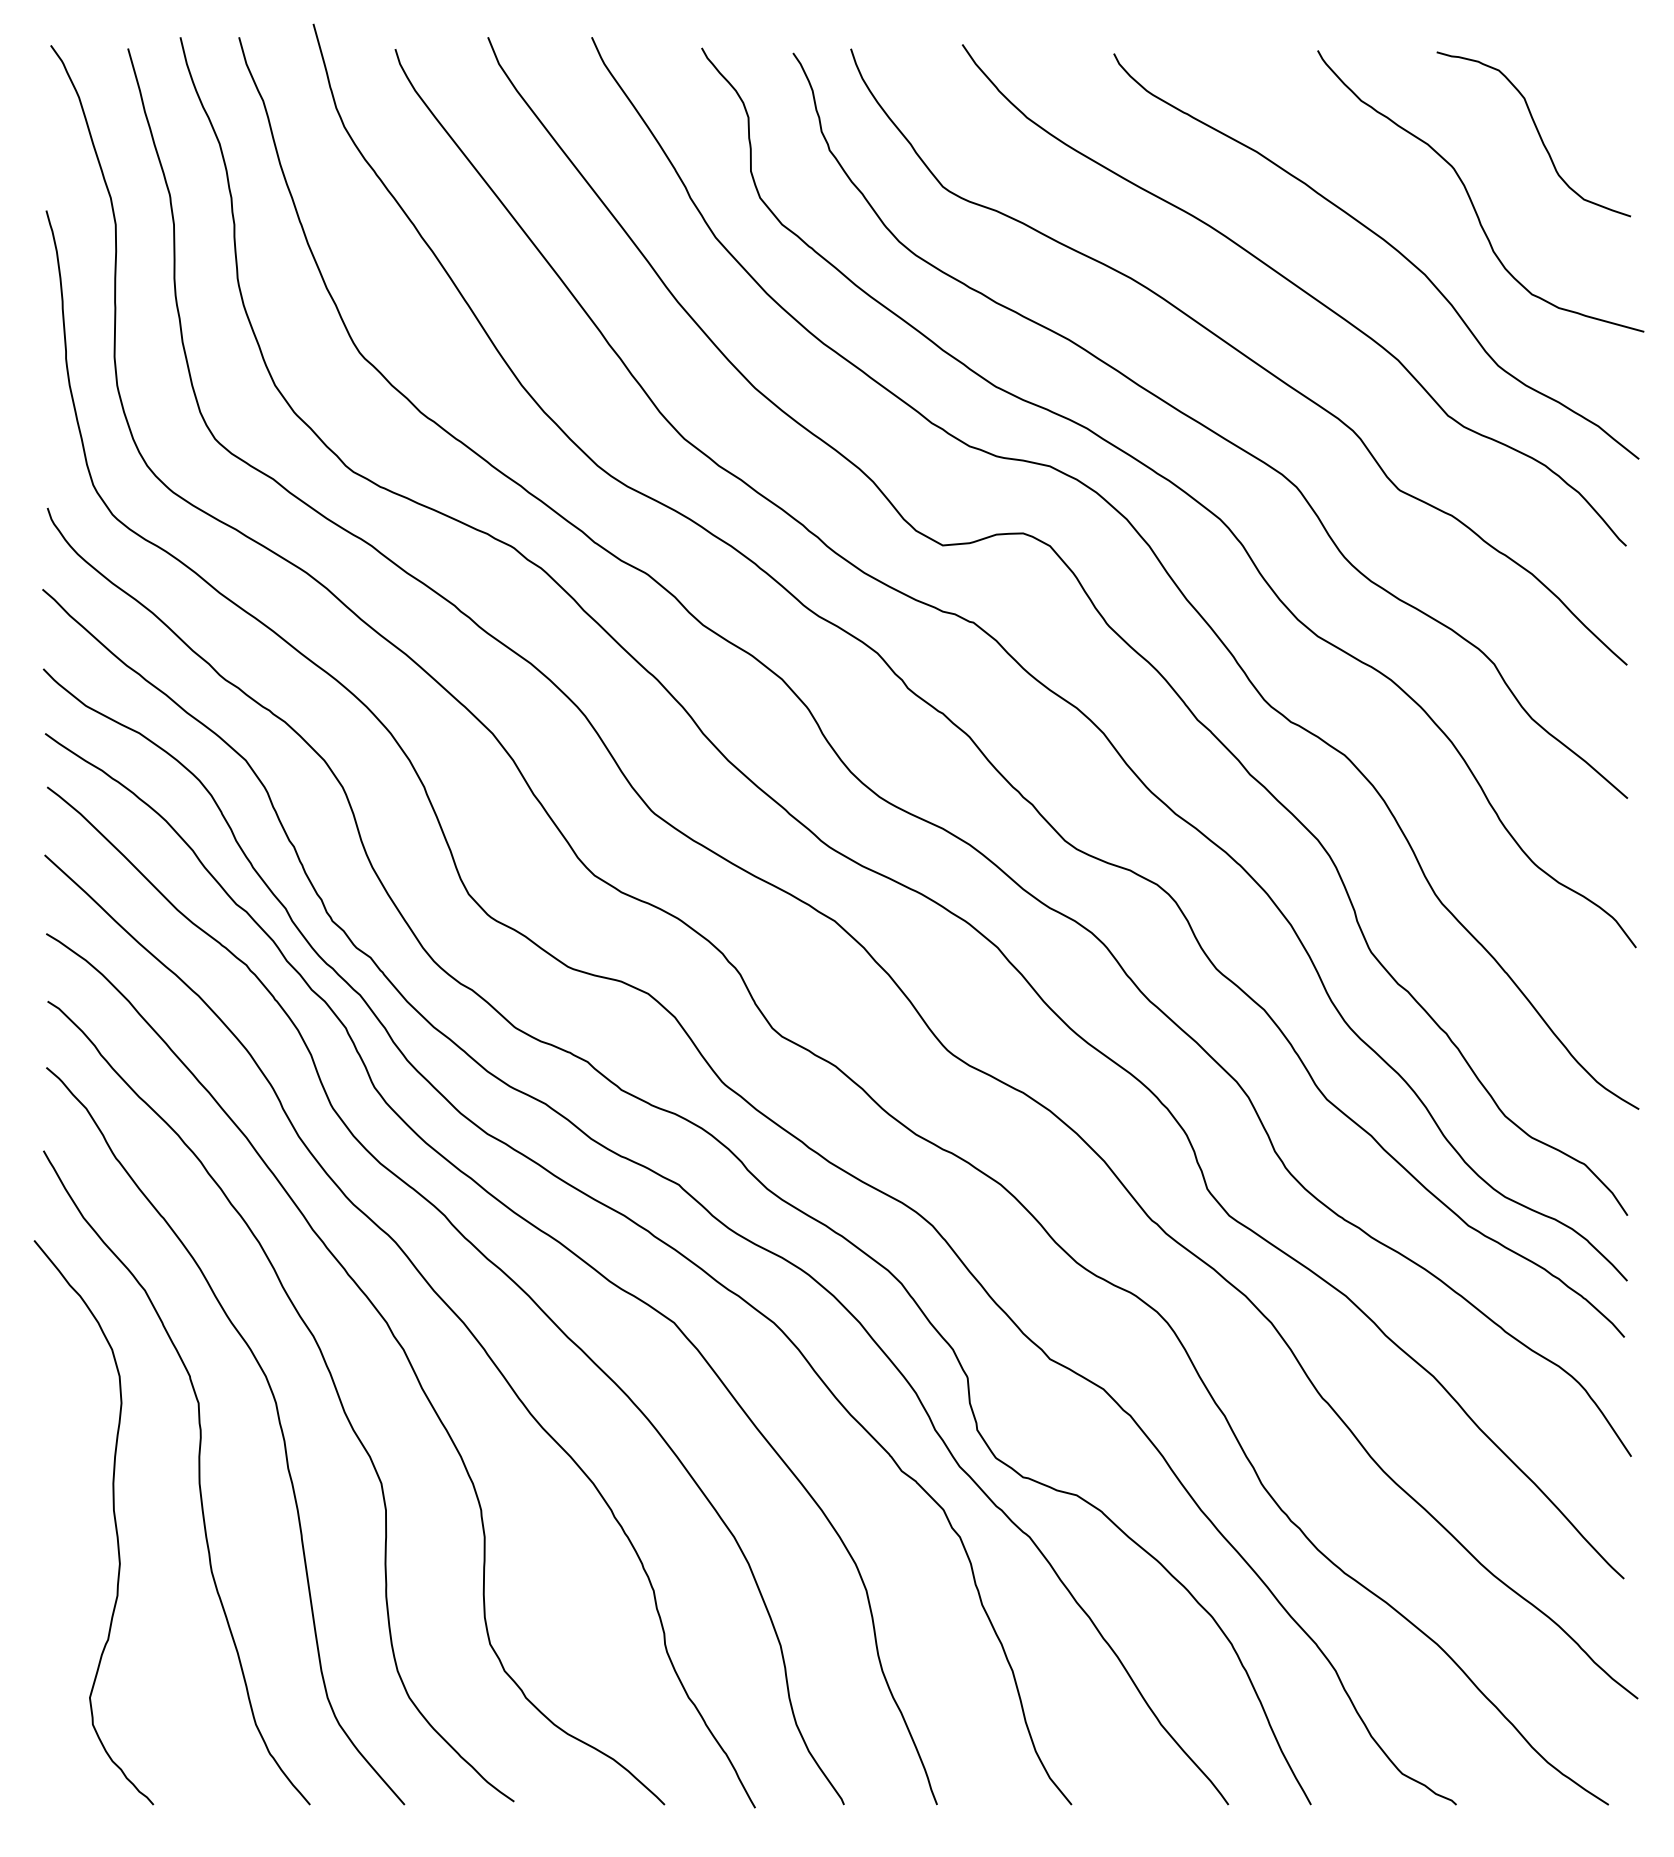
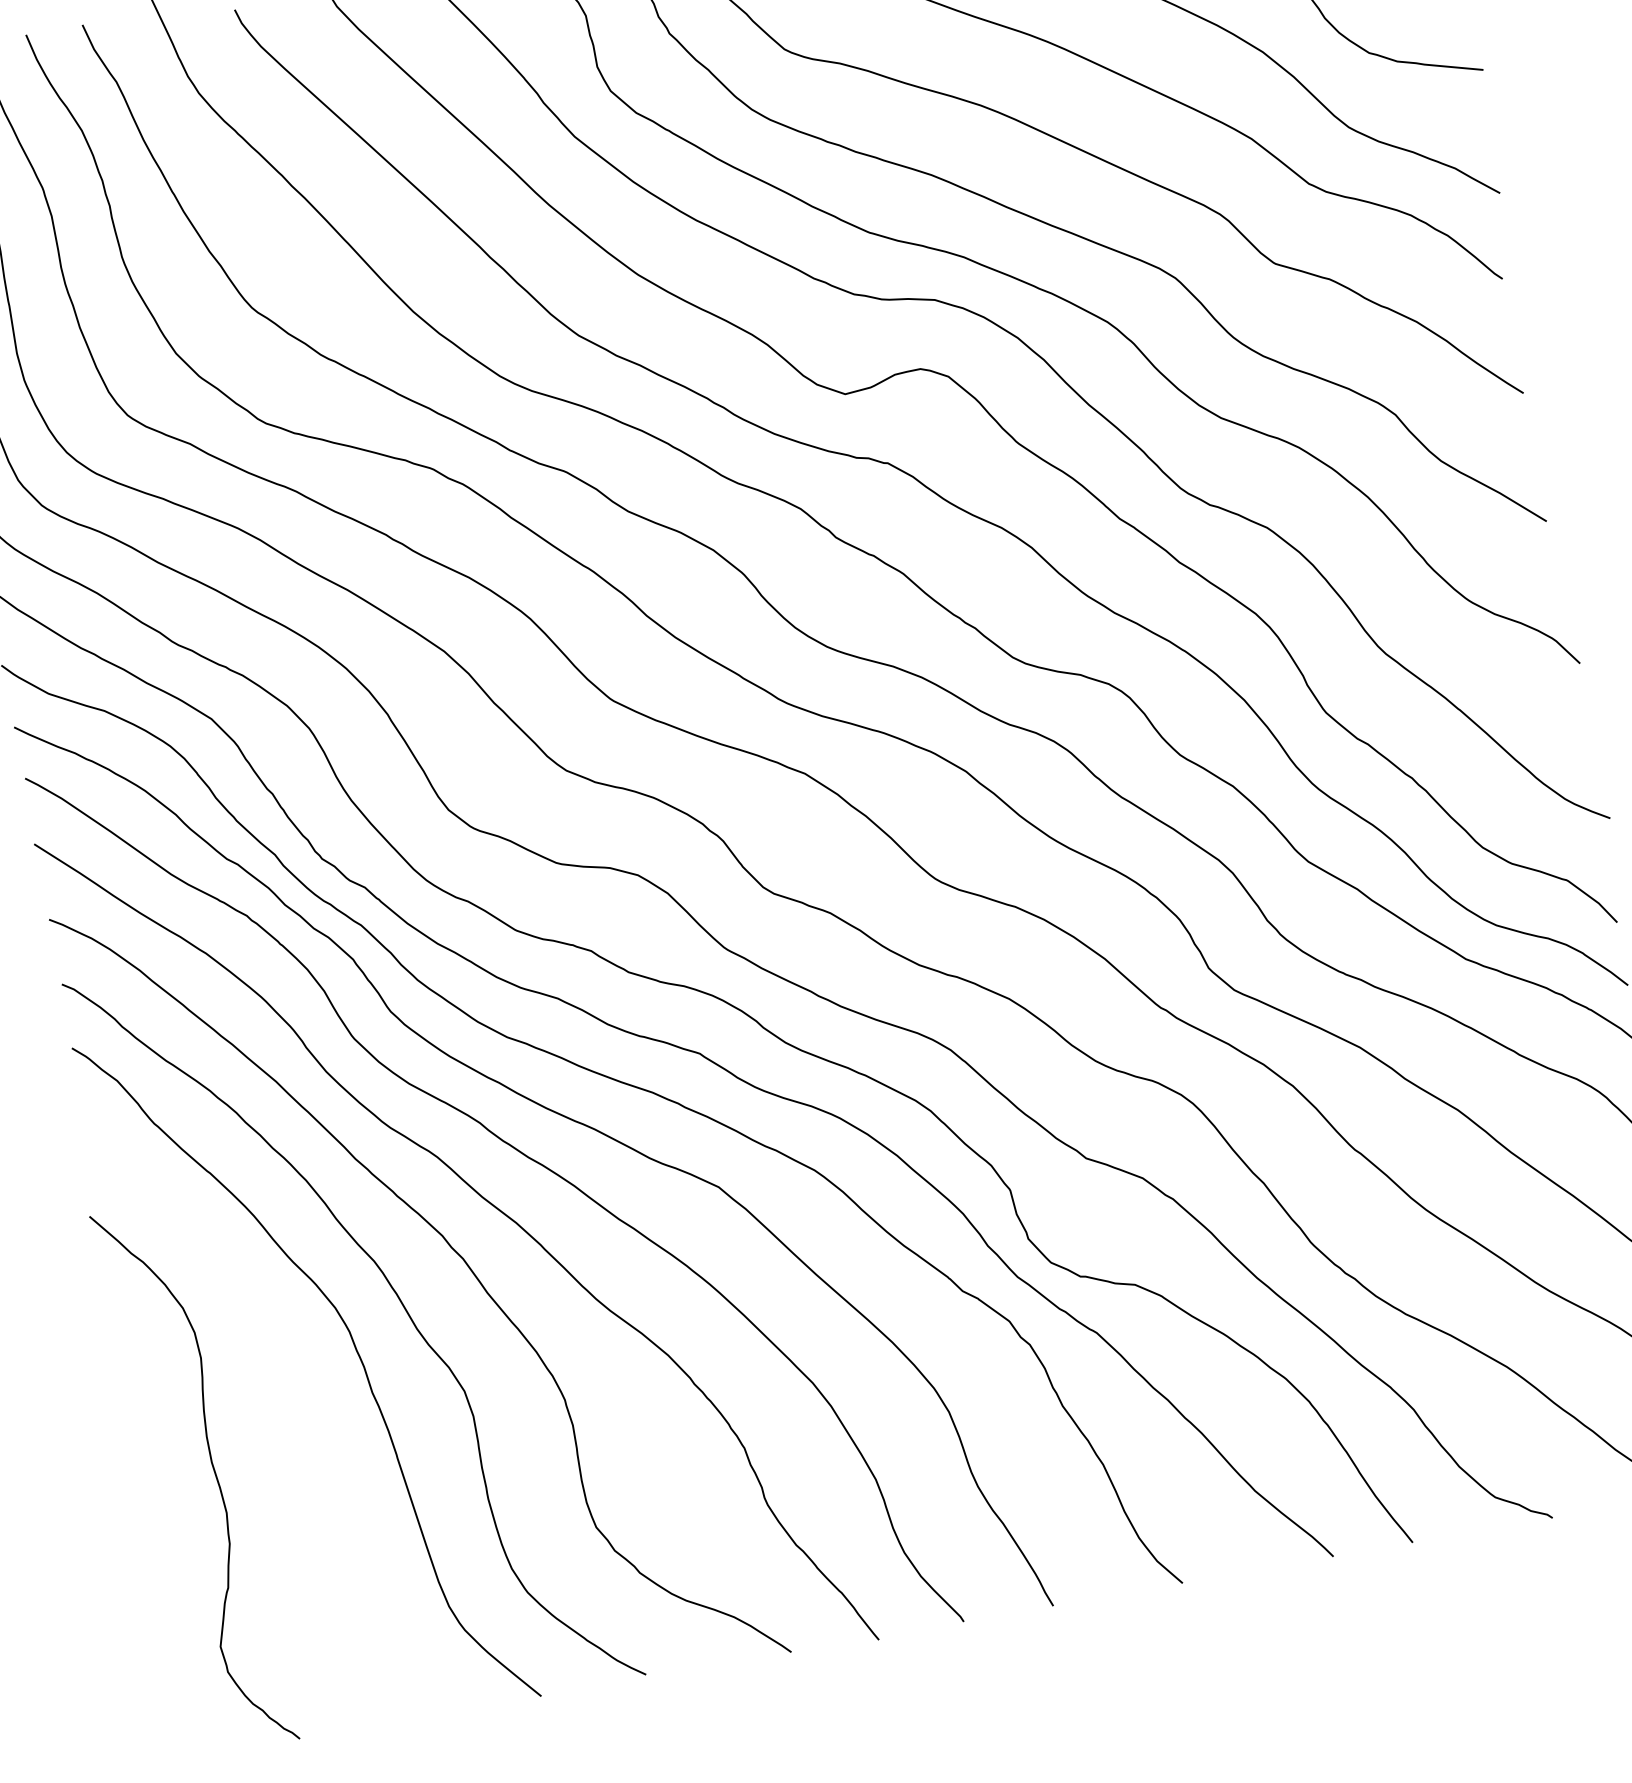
curve: (198, 1477) -> (287, 1416), removed

